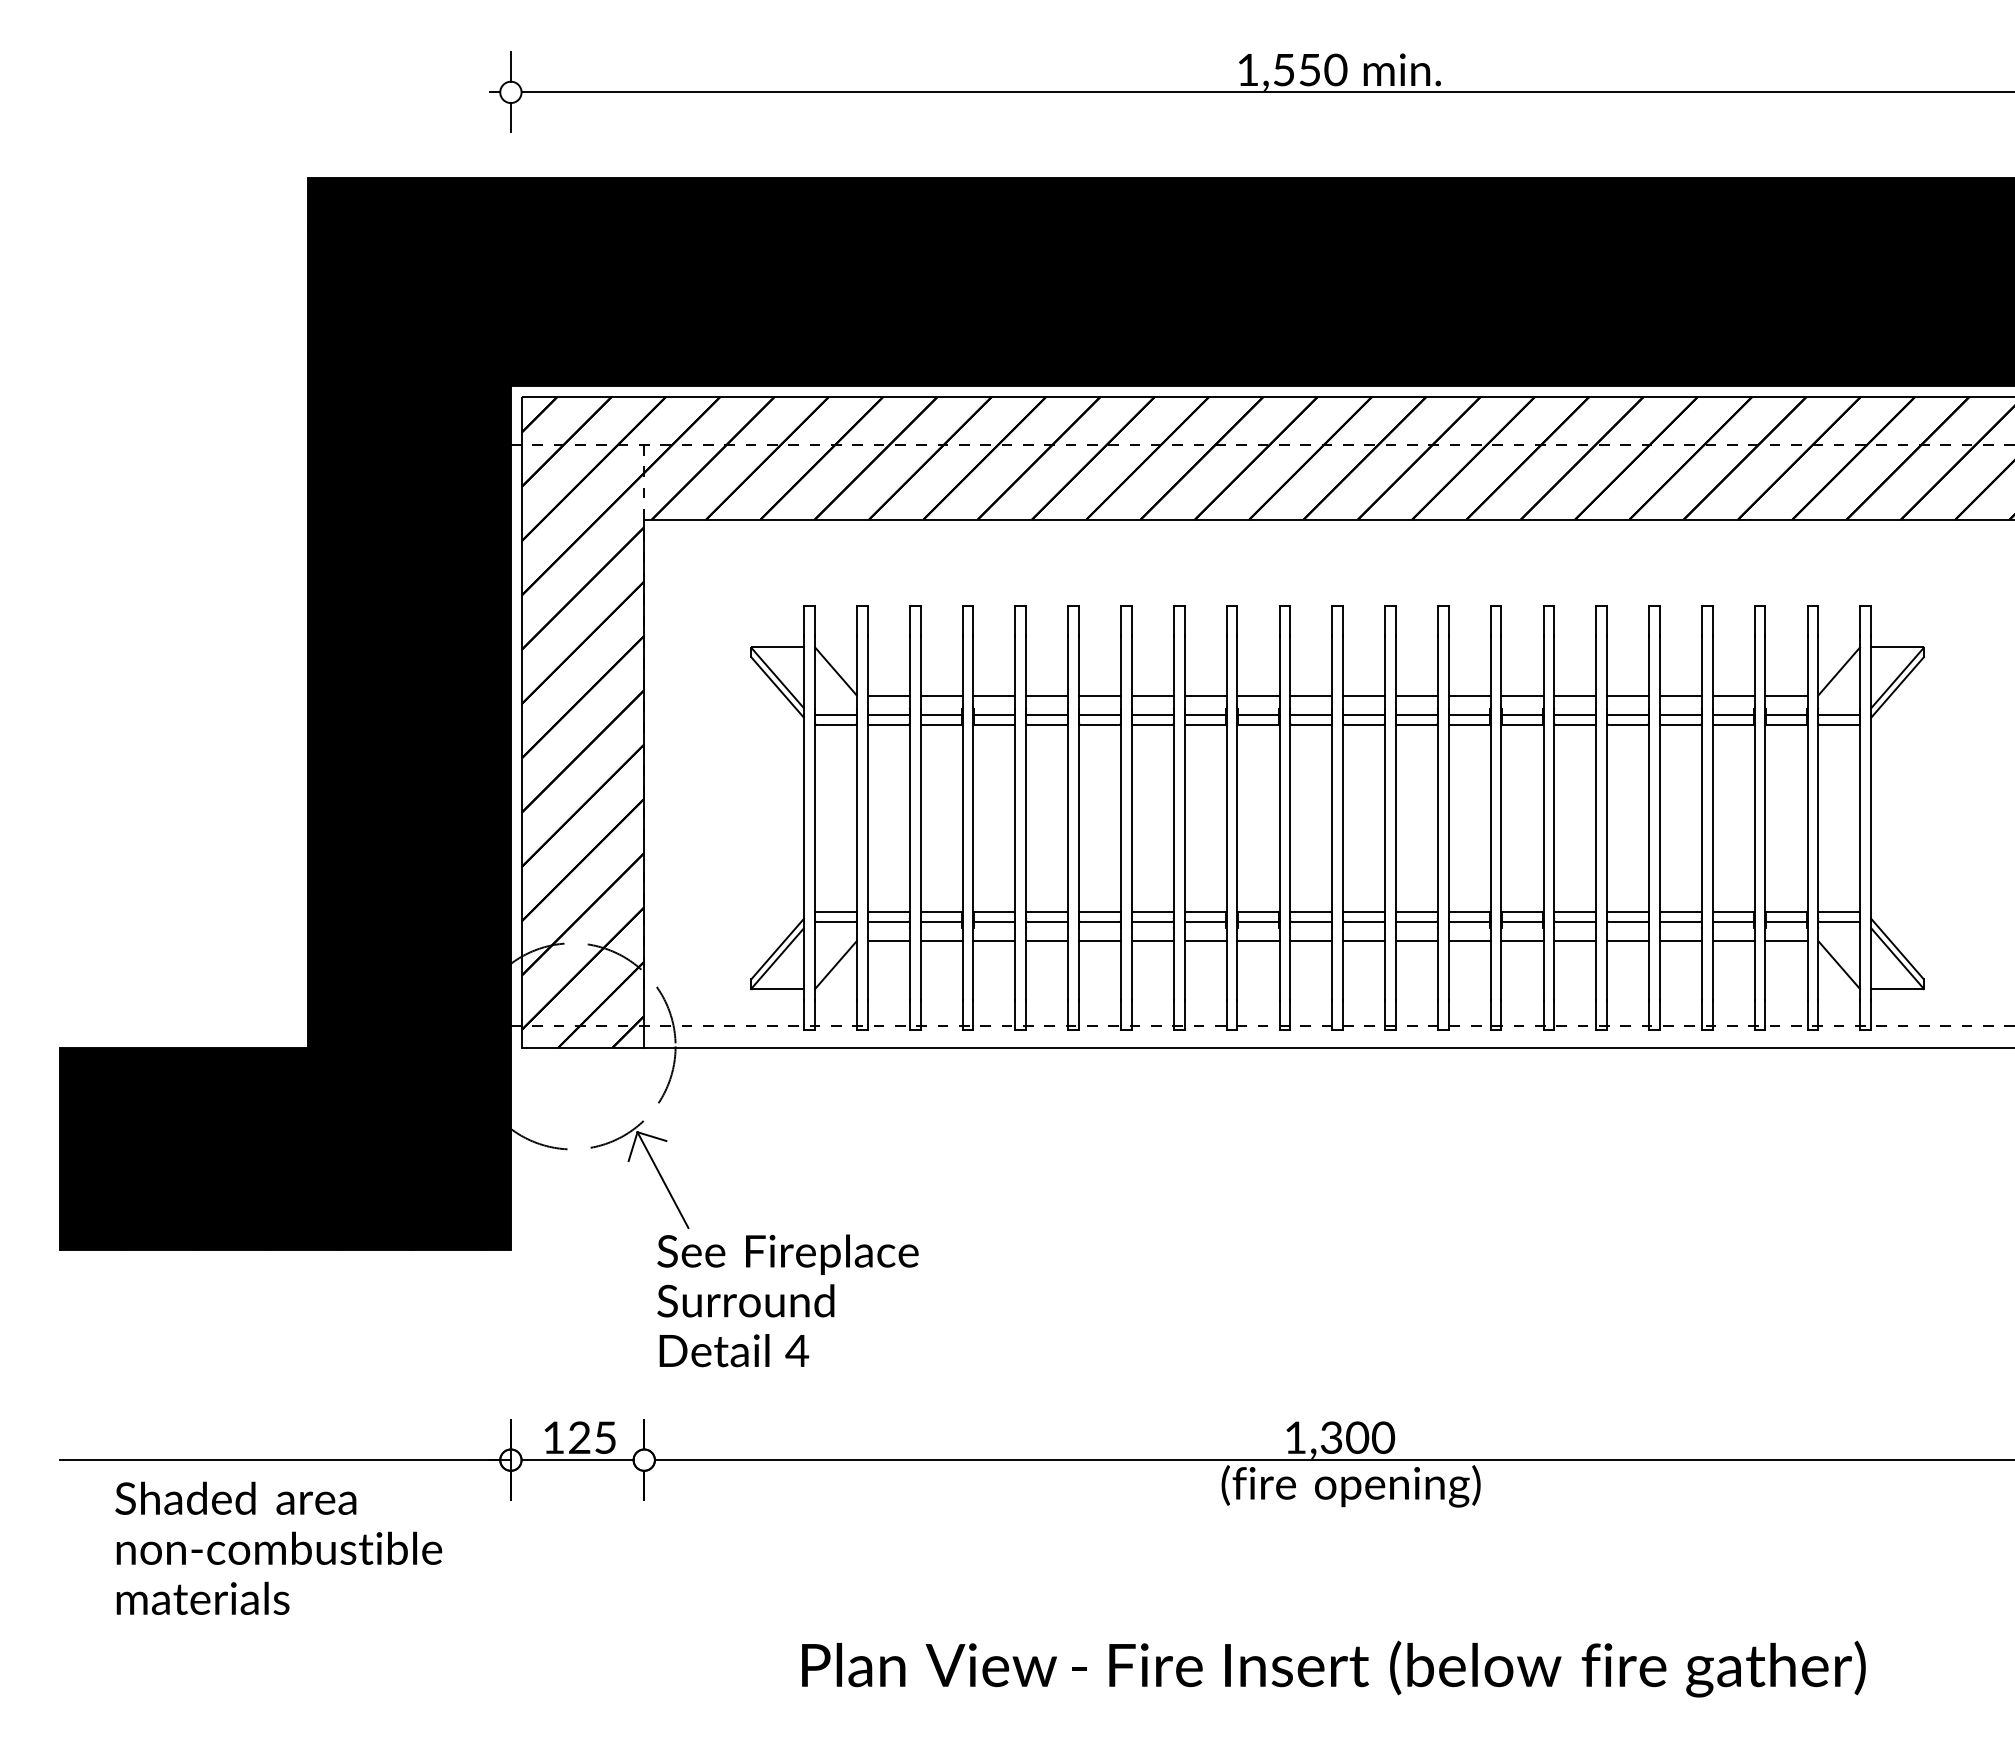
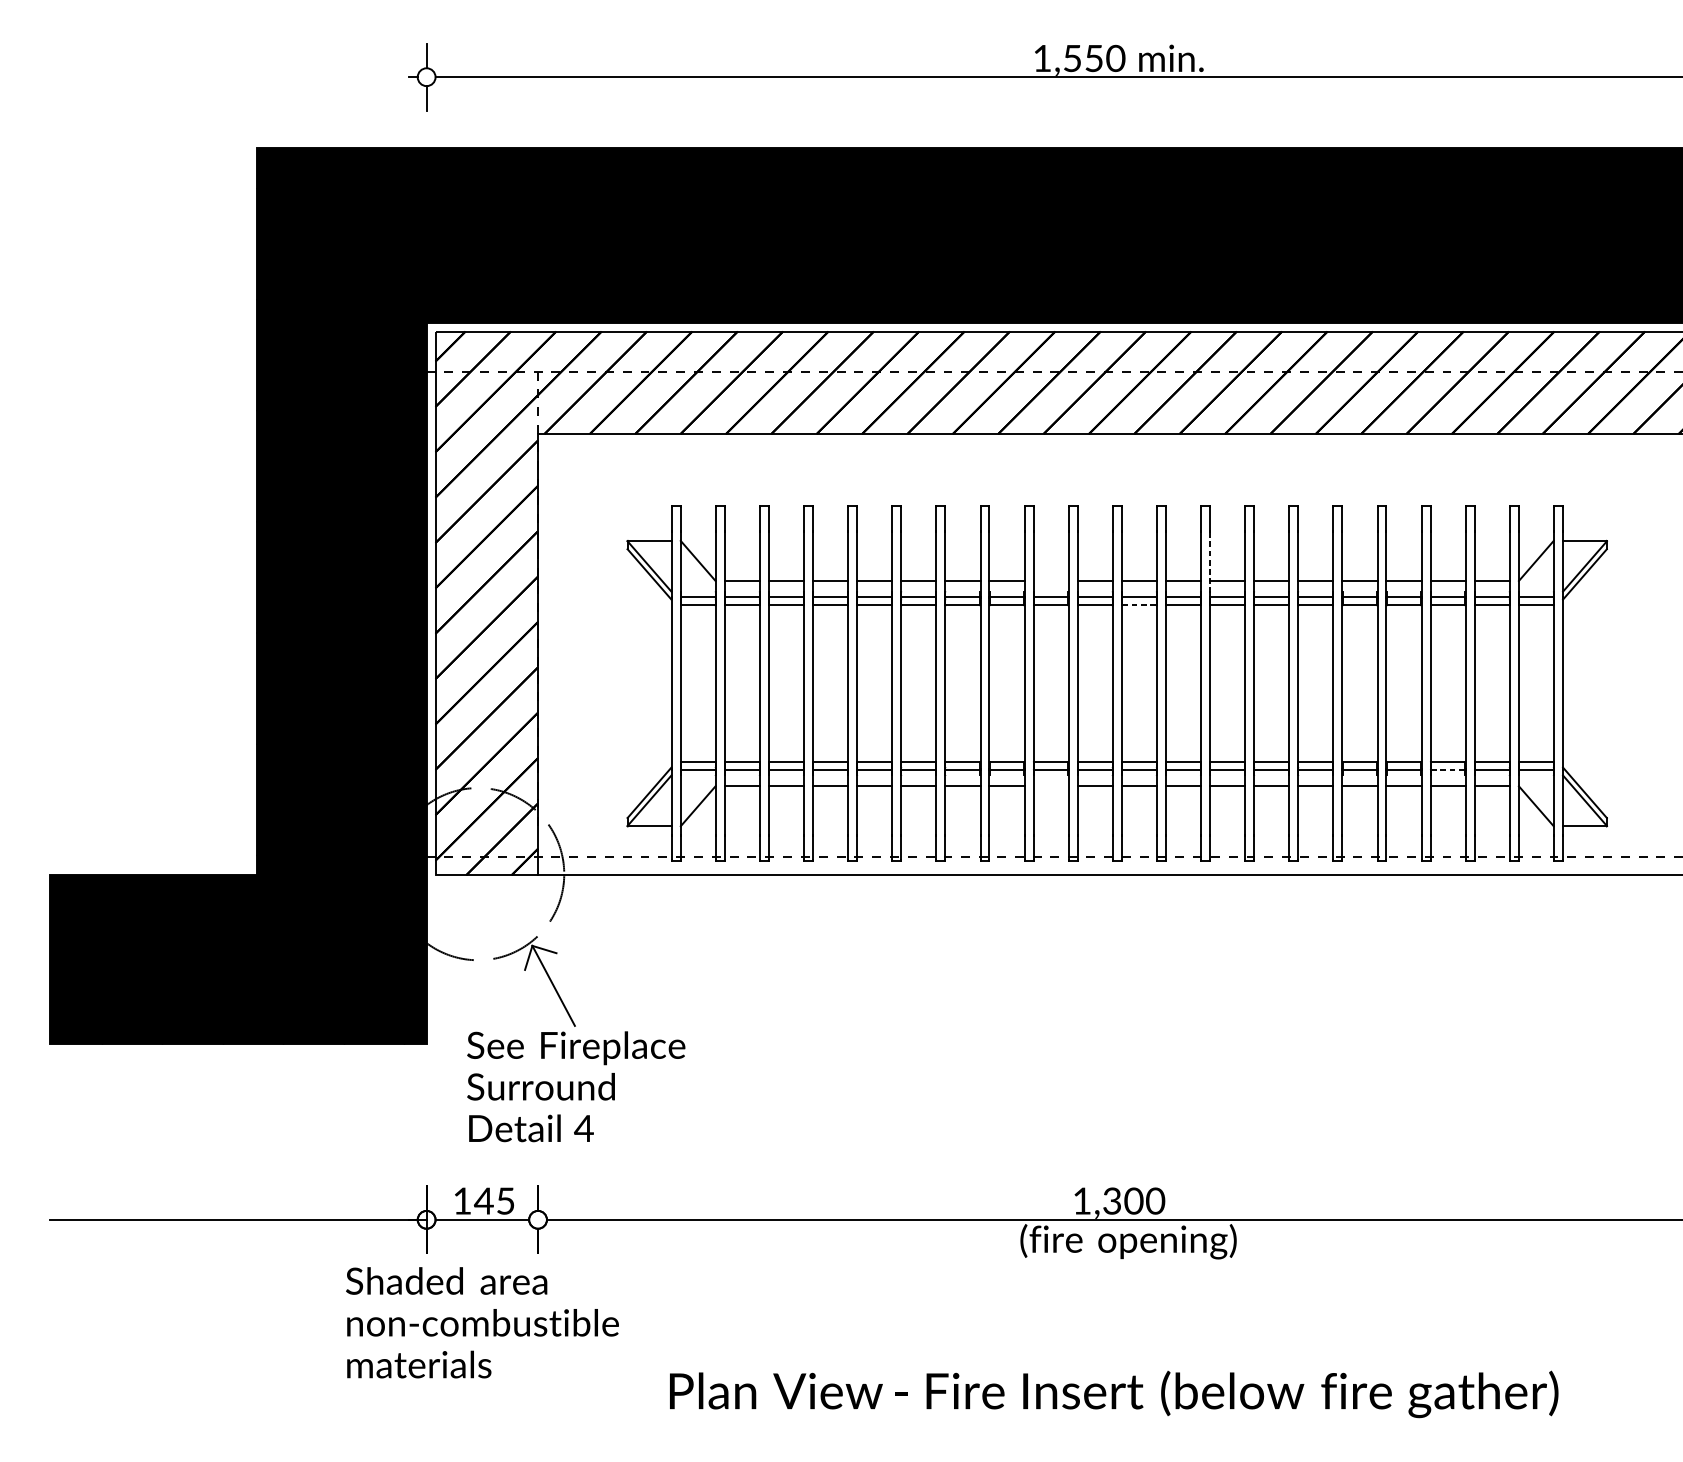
line: (1448, 675) -> (1209, 564), solid -> dashed
line: (1258, 695) -> (1051, 581), removed
line: (1363, 724) -> (1138, 605), solid -> dashed
line: (1733, 921) -> (1448, 769), solid -> dashed
line: (1258, 940) -> (1051, 785), removed
text: (787, 1300) -> (575, 1086), moved
text: (579, 1437) -> (483, 1200), 125 -> 145
text: (278, 1547) -> (482, 1322), moved

